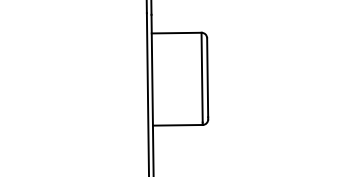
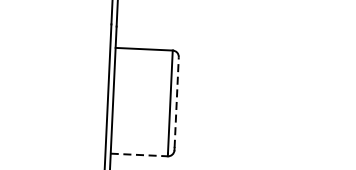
line: (207, 77) -> (176, 102), solid -> dashed
line: (177, 125) -> (138, 155), solid -> dashed

